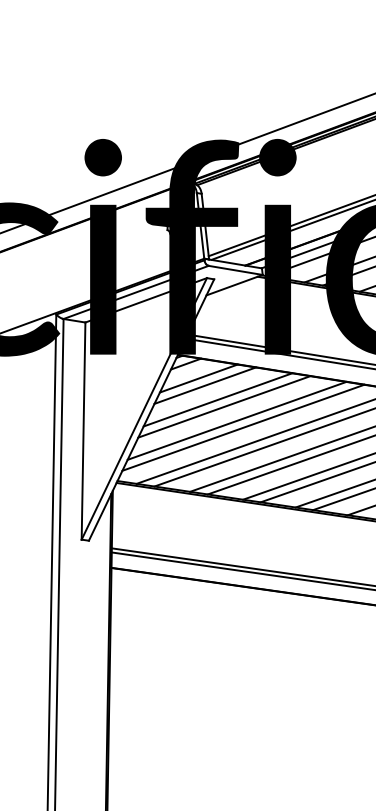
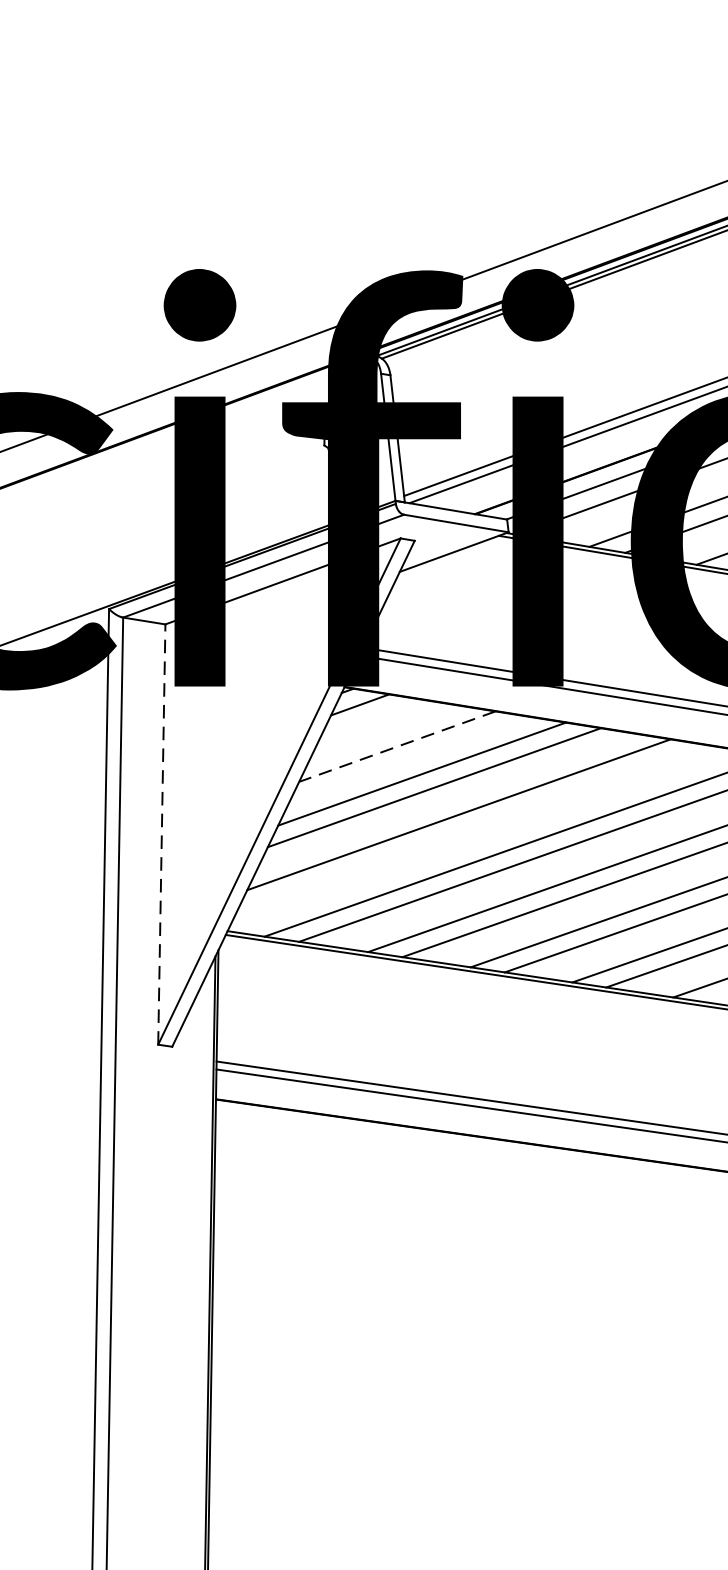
line: (198, 378) -> (384, 732), removed
line: (205, 385) -> (397, 746), solid -> dashed
line: (243, 427) -> (471, 827), removed
line: (83, 431) -> (161, 835), solid -> dashed

